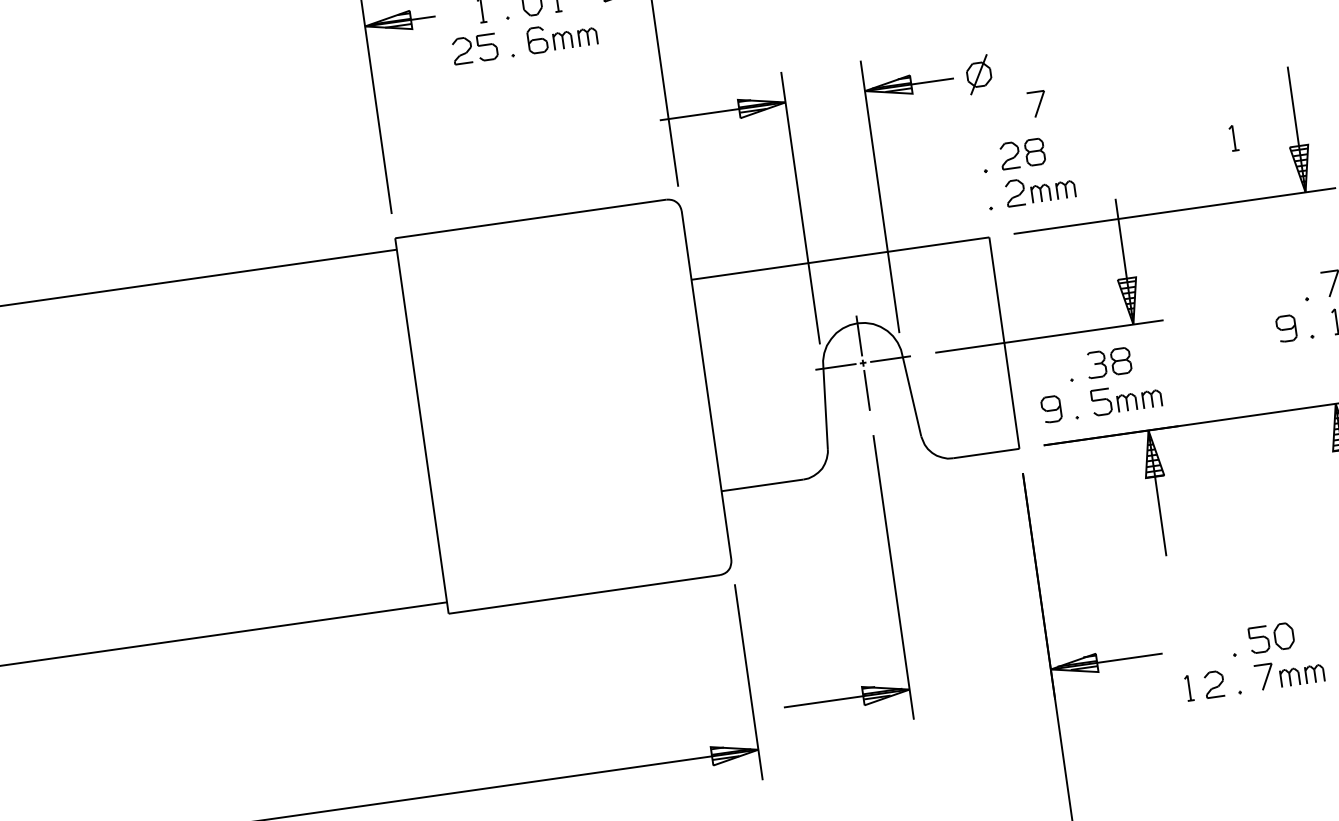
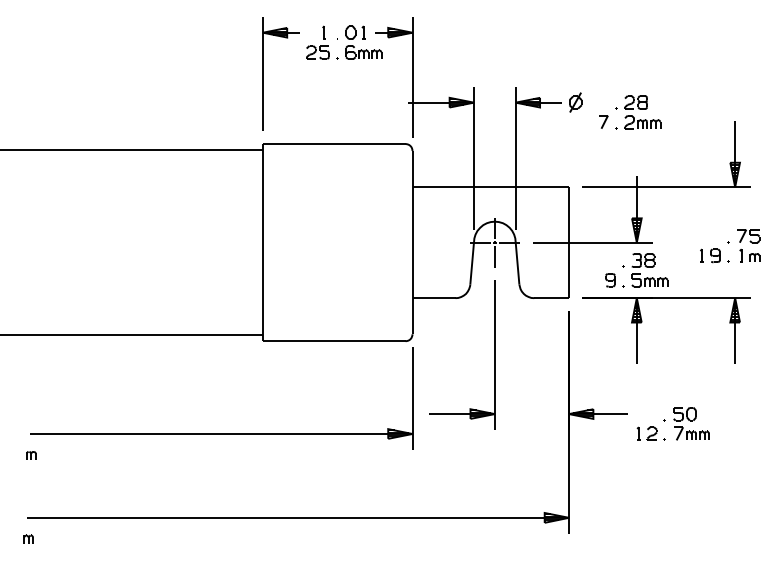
part: (1232, 137) -> (701, 255), moved
part: (1029, 172) -> (638, 112), moved
part: (1098, 383) -> (636, 270), moved

